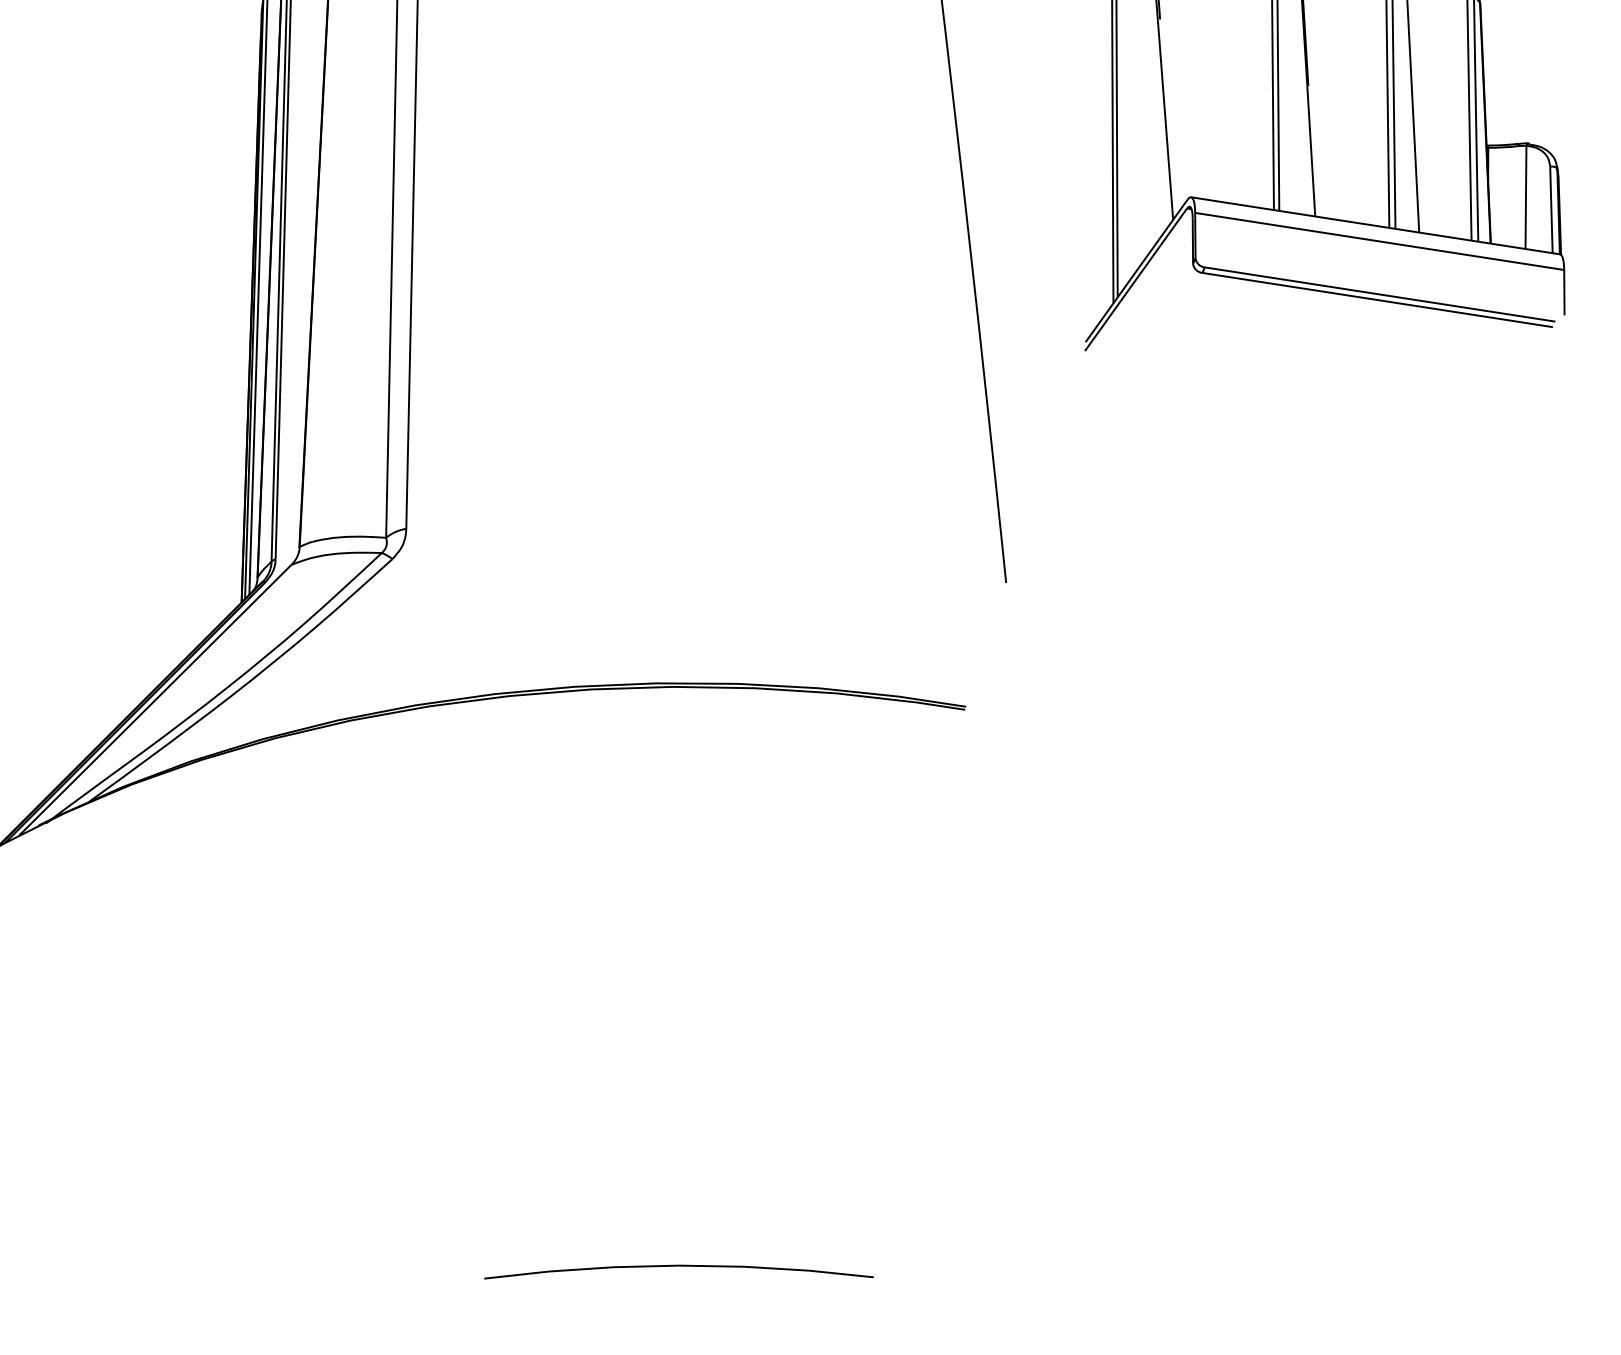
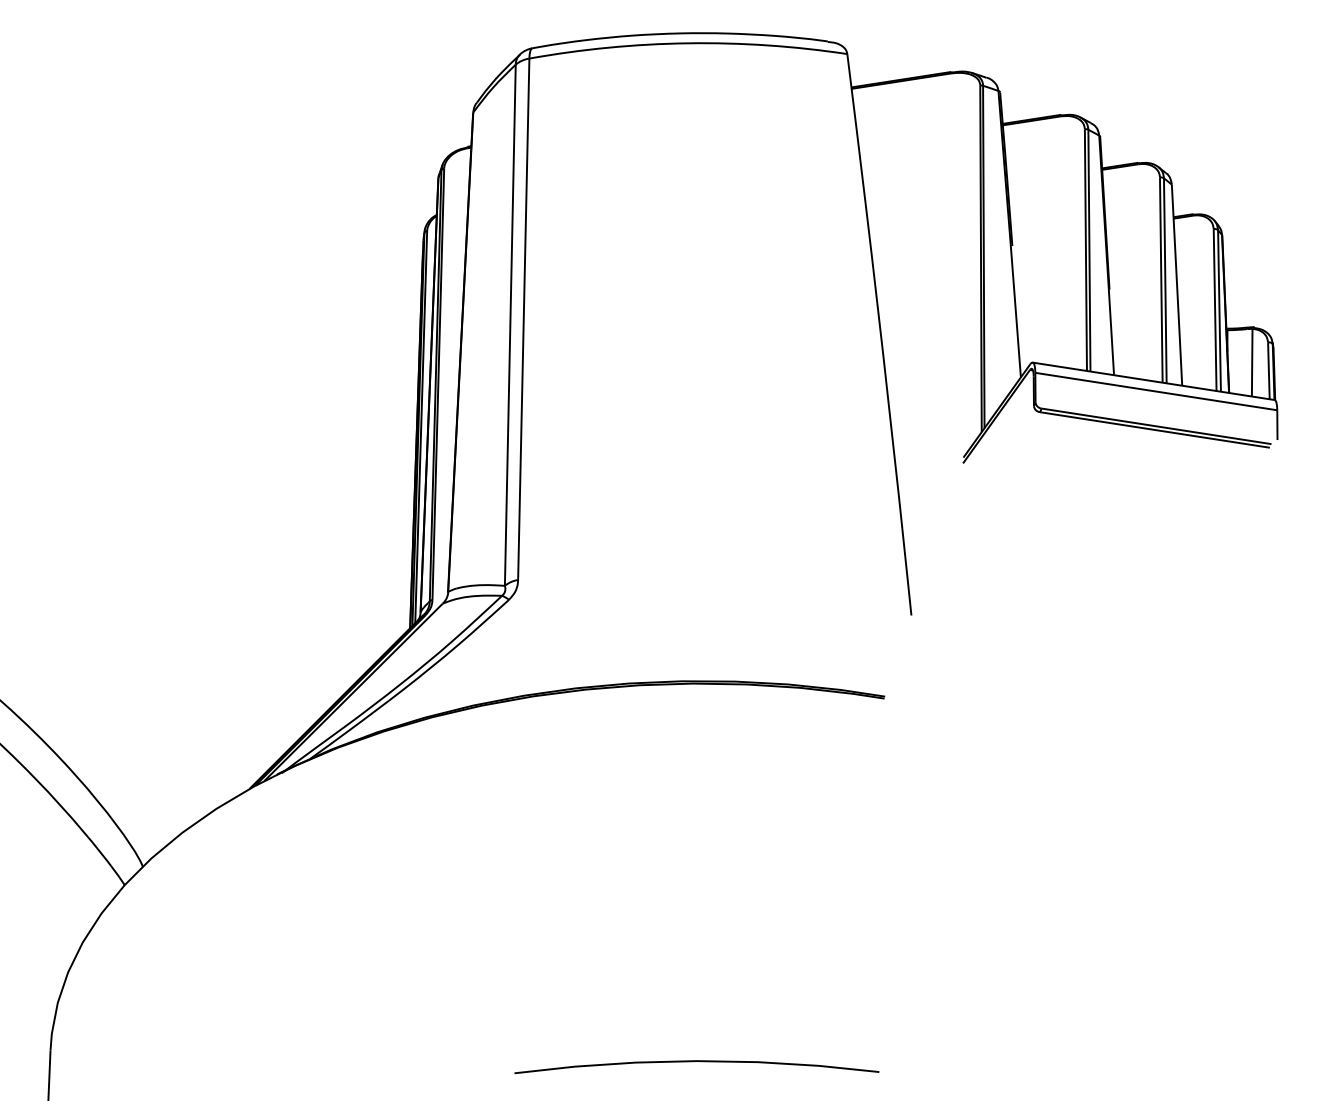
part: (678, 1272) -> (696, 1067), size x1.43

